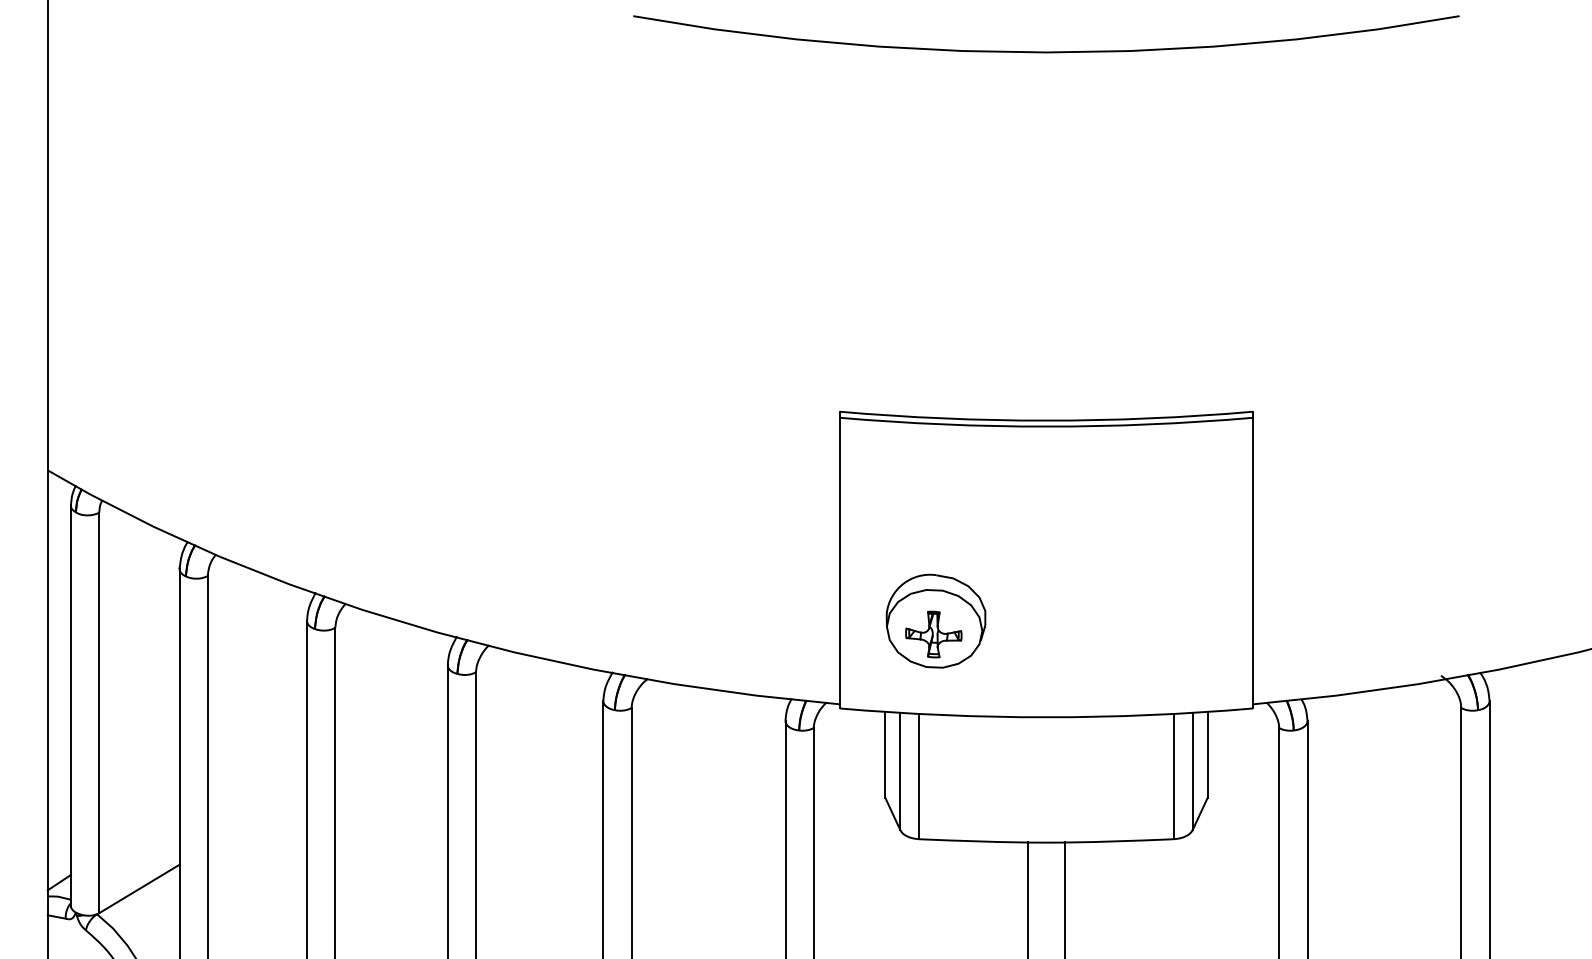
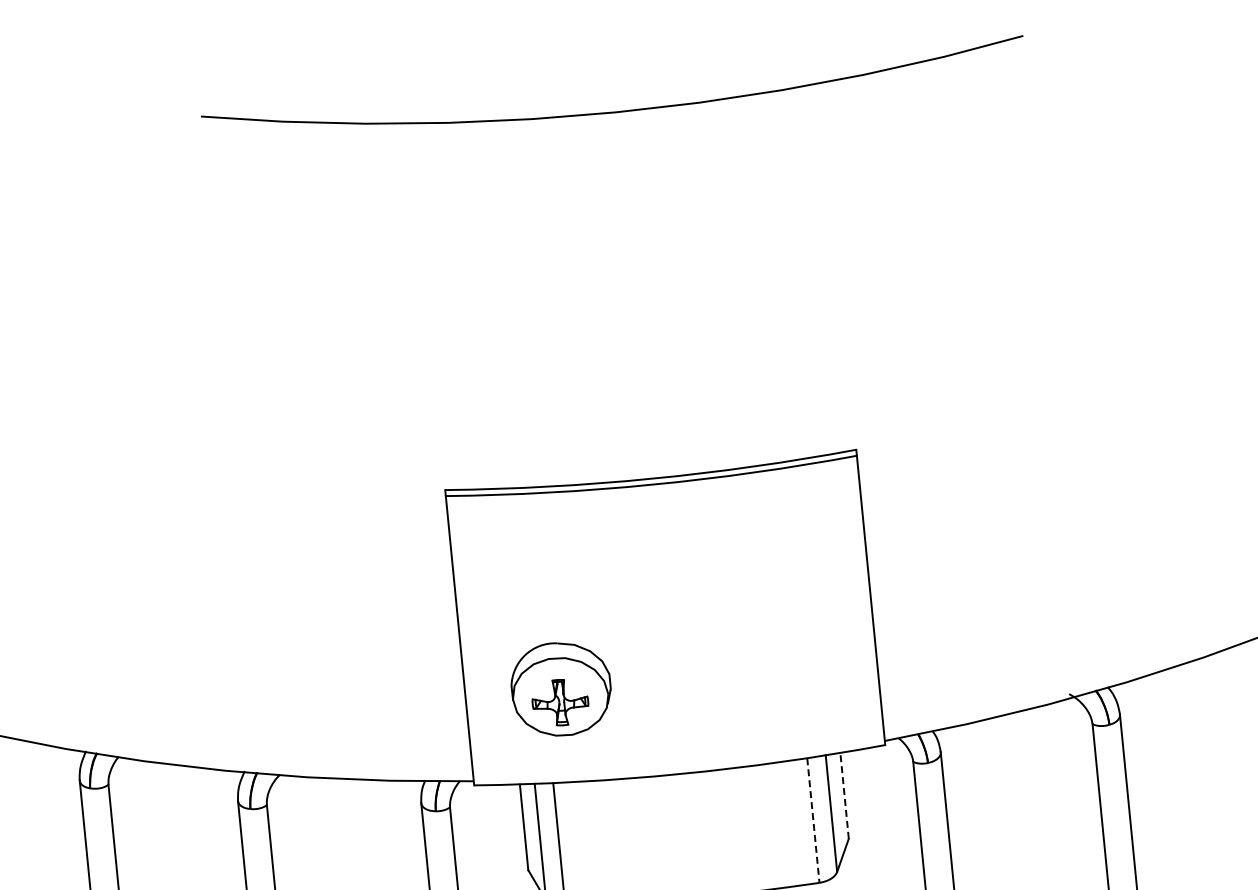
line: (1207, 754) -> (844, 795), solid -> dashed
line: (1174, 776) -> (813, 820), solid -> dashed

